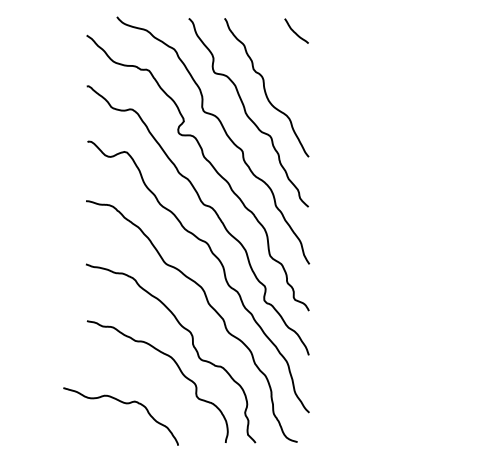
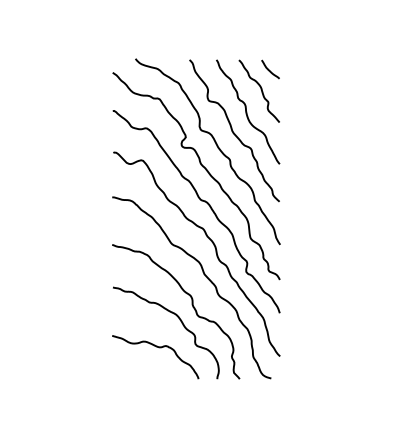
curve: (283, 57) -> (260, 89), added
curve: (126, 404) -> (159, 348), moved

